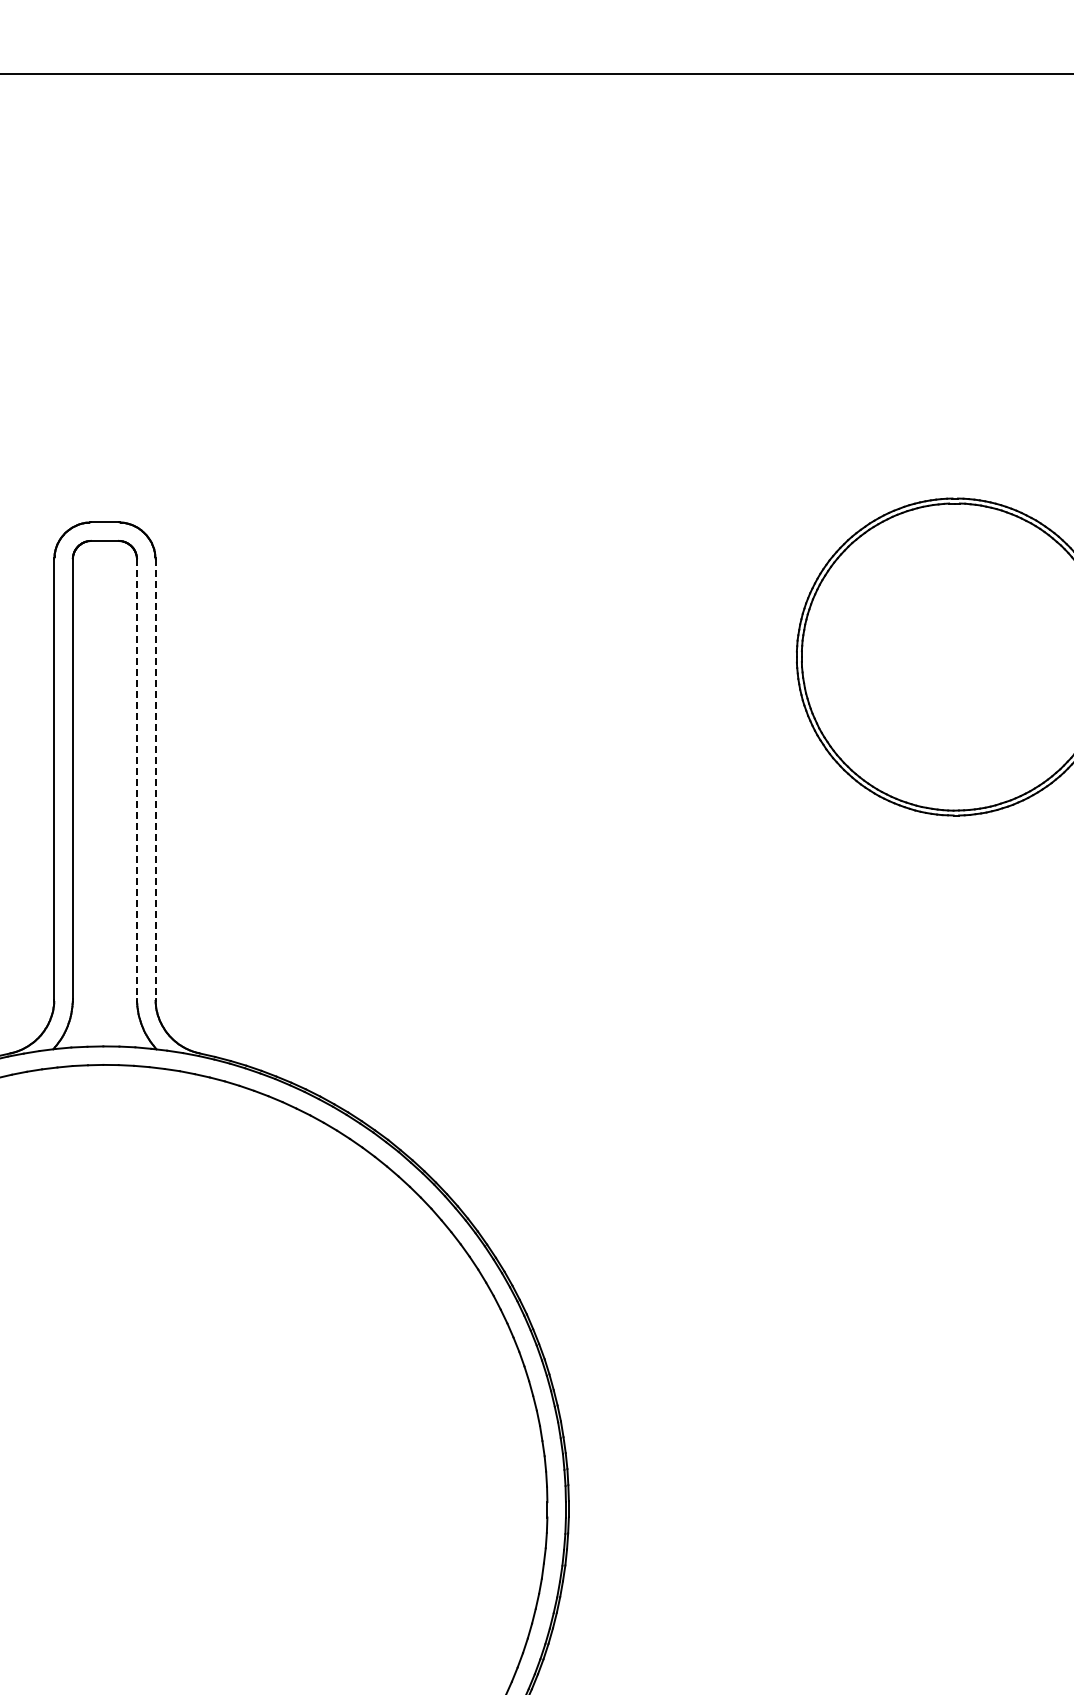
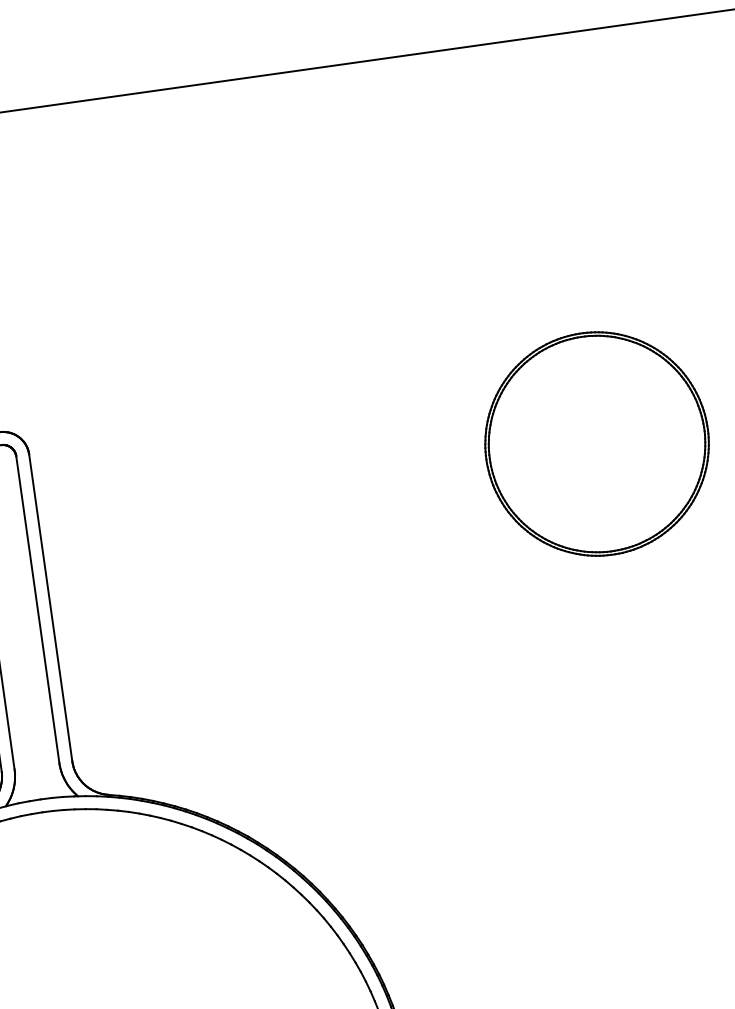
line: (137, 779) -> (38, 609), dashed -> solid
line: (155, 779) -> (50, 608), dashed -> solid

